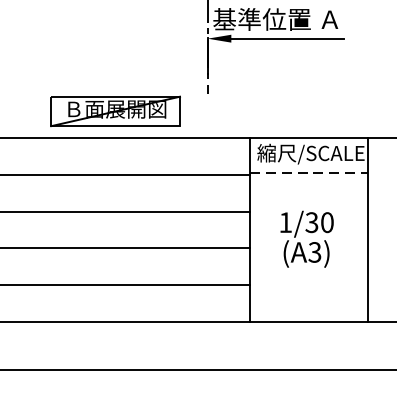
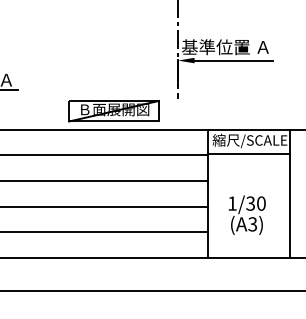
line: (310, 172) -> (249, 153), dashed -> solid
text: (307, 238) -> (247, 214), moved

